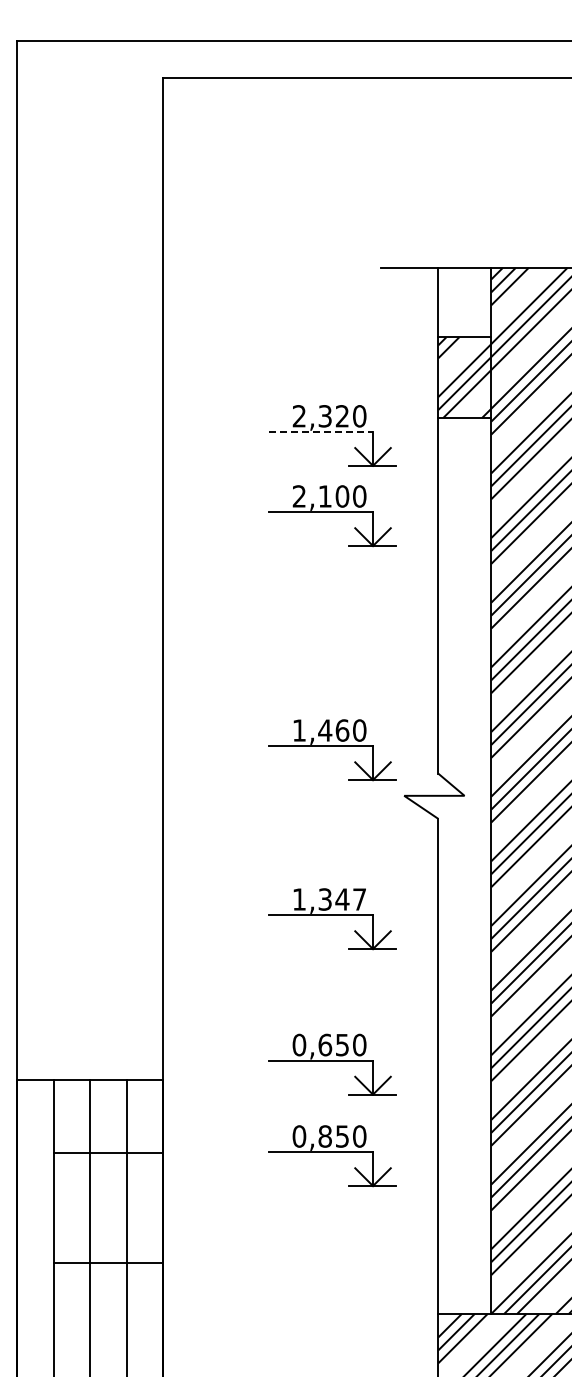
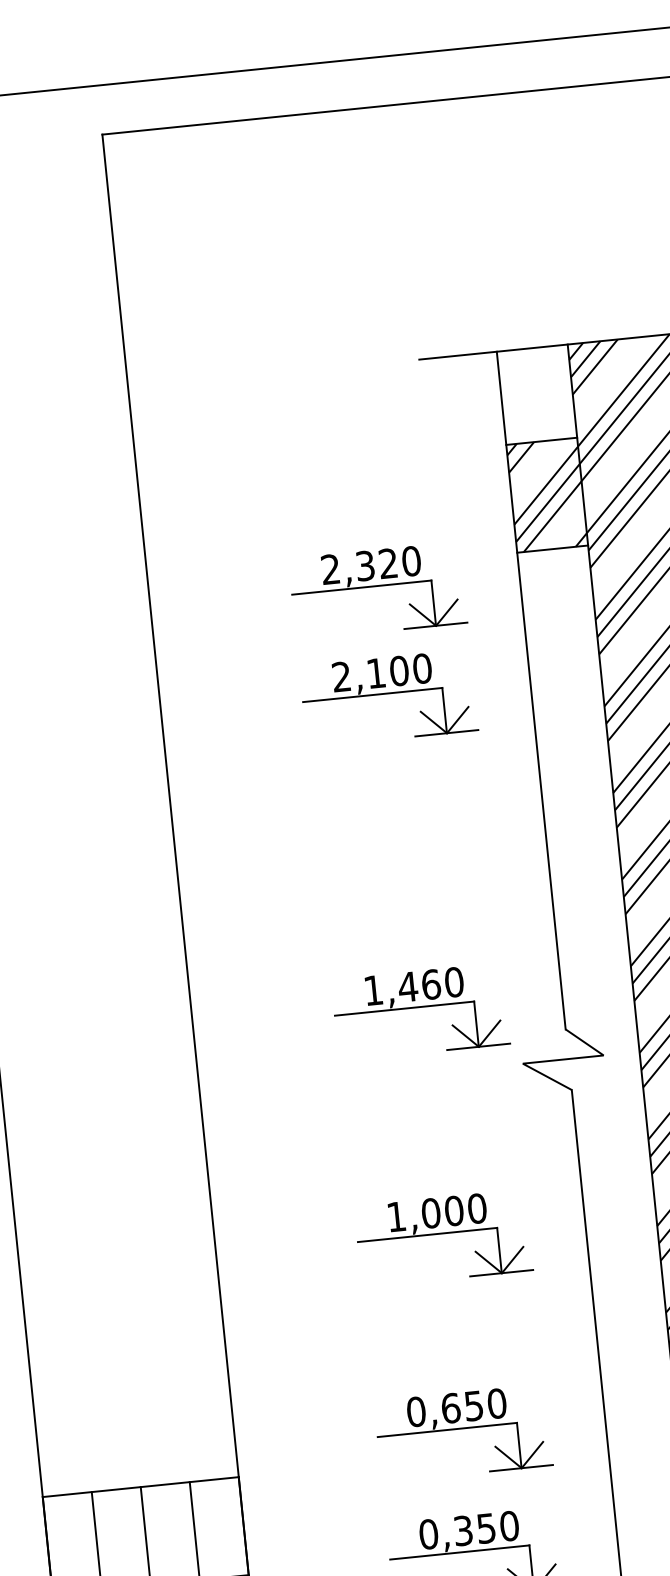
line: (320, 432) -> (361, 588), dashed -> solid
text: (342, 899) -> (454, 1210), 1,347 -> 1,000
text: (324, 1136) -> (462, 1530), 0,850 -> 0,350

